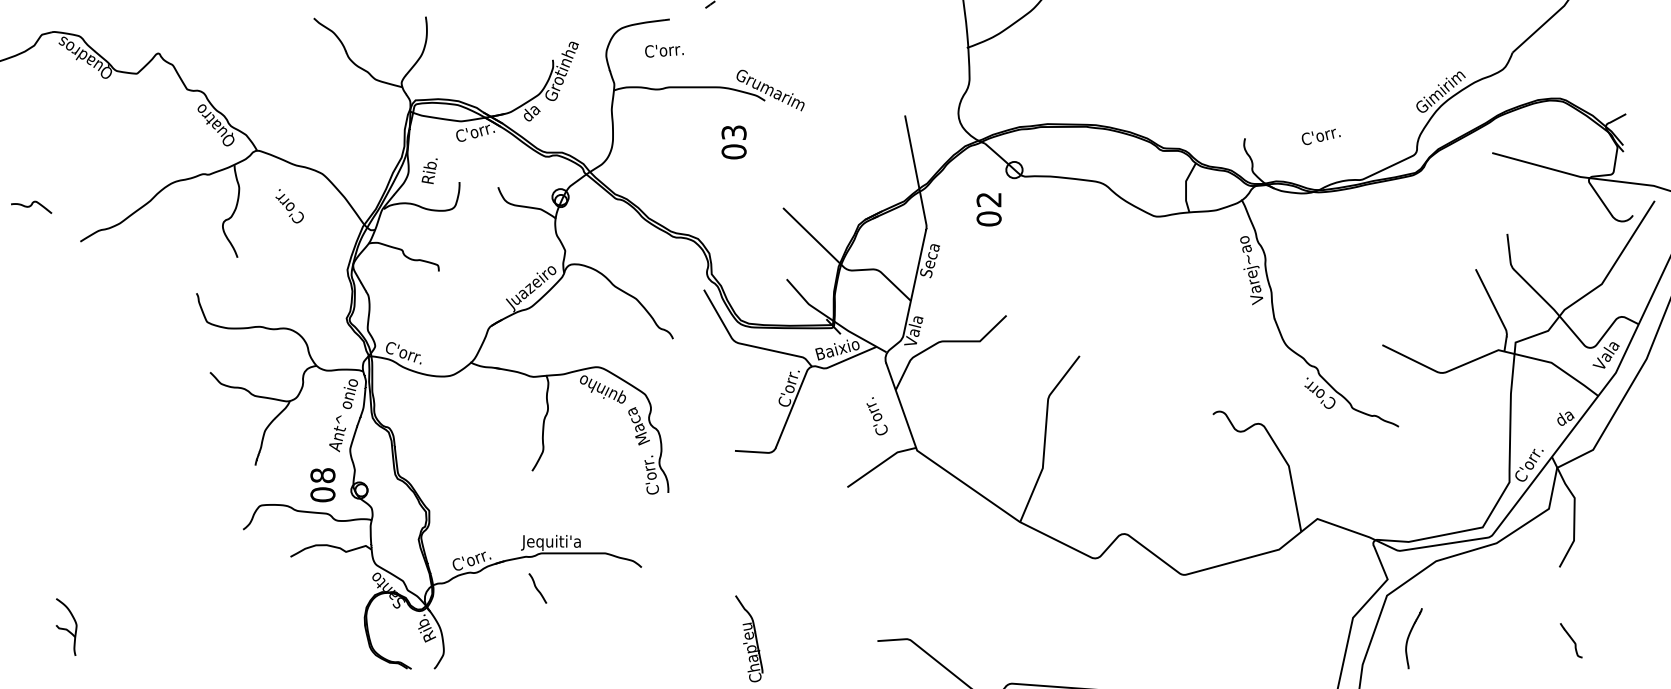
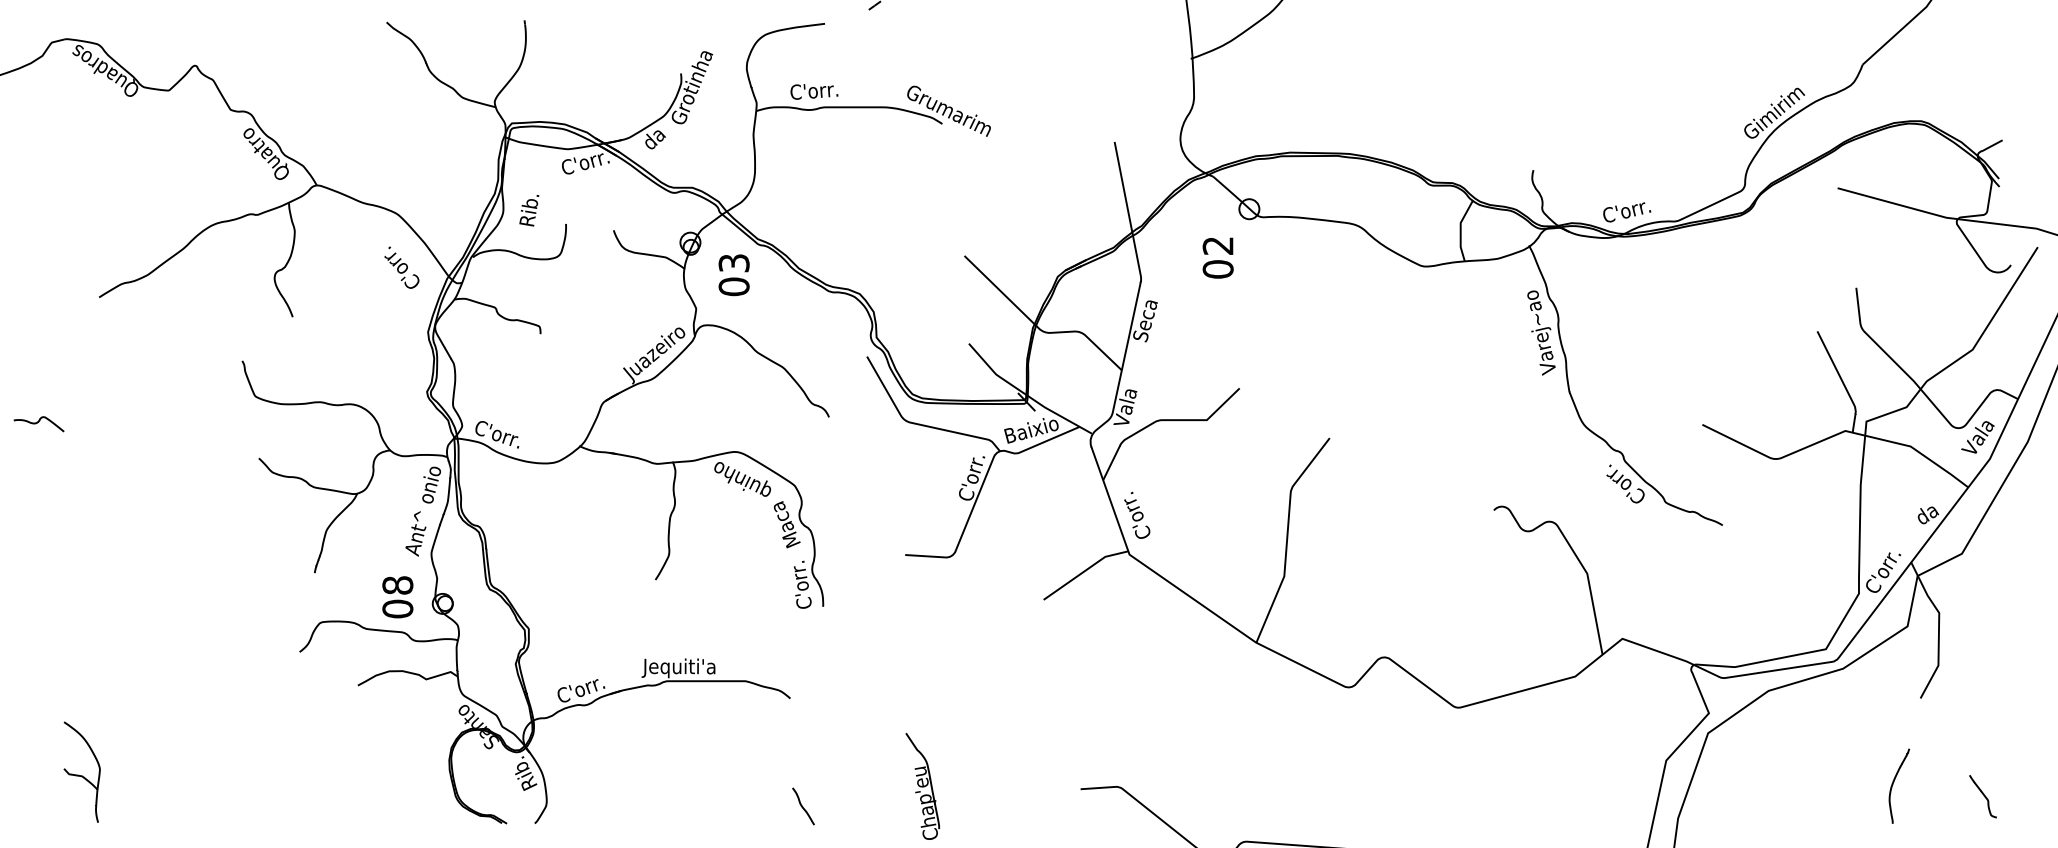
text: (664, 50) -> (814, 91), moved
text: (1321, 137) -> (1627, 212), moved
text: (733, 142) -> (733, 275), moved
curve: (30, 206) -> (37, 423), moved
text: (289, 206) -> (401, 267), moved
text: (877, 415) -> (1137, 514), moved
curve: (537, 588) -> (803, 806), moved
part: (66, 626) -> (81, 771), size x1.43
curve: (1410, 635) -> (1894, 782), moved
curve: (1571, 640) -> (1983, 796), moved

